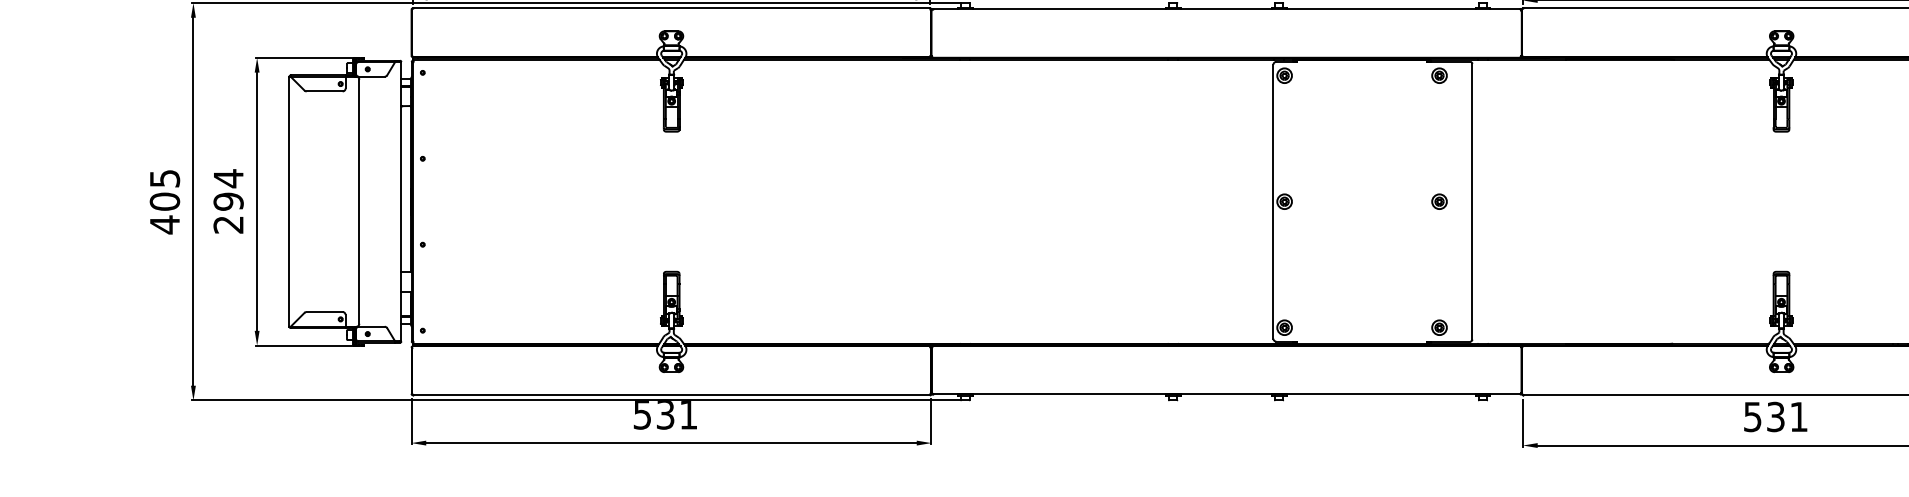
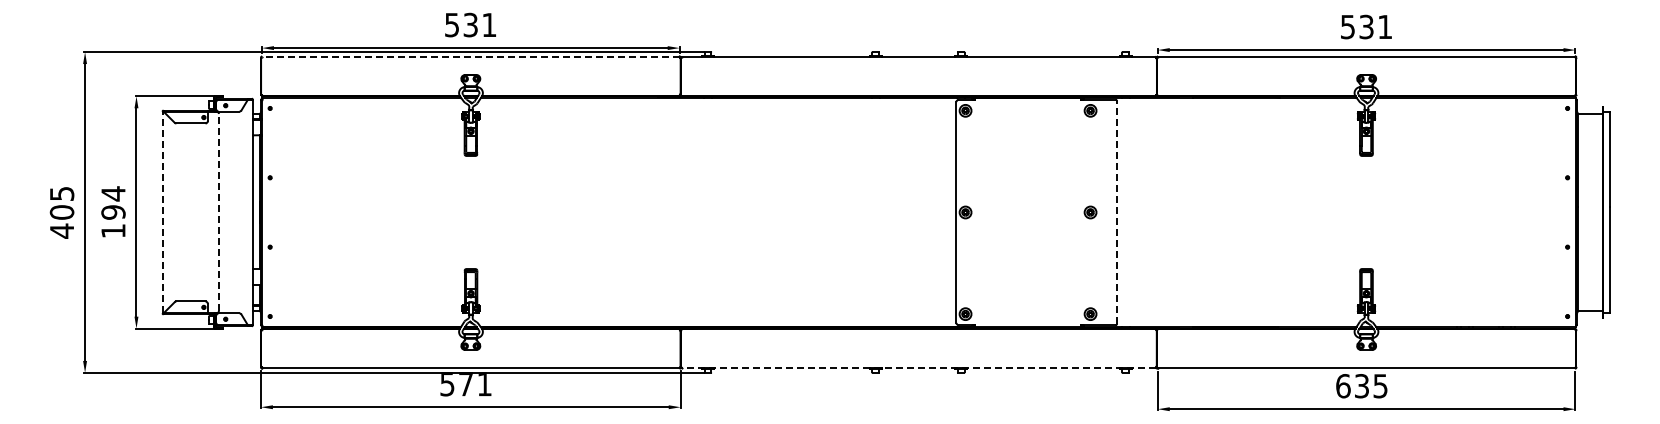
line: (671, 8) -> (470, 56), solid -> dashed
line: (358, 200) -> (218, 211), solid -> dashed
line: (289, 201) -> (162, 212), solid -> dashed
line: (1472, 201) -> (1117, 212), solid -> dashed
text: (228, 225) -> (113, 231), 294 -> 194
line: (1226, 393) -> (918, 367), solid -> dashed
text: (666, 416) -> (466, 385), 531 -> 571
text: (1775, 417) -> (1361, 386), 531 -> 635

